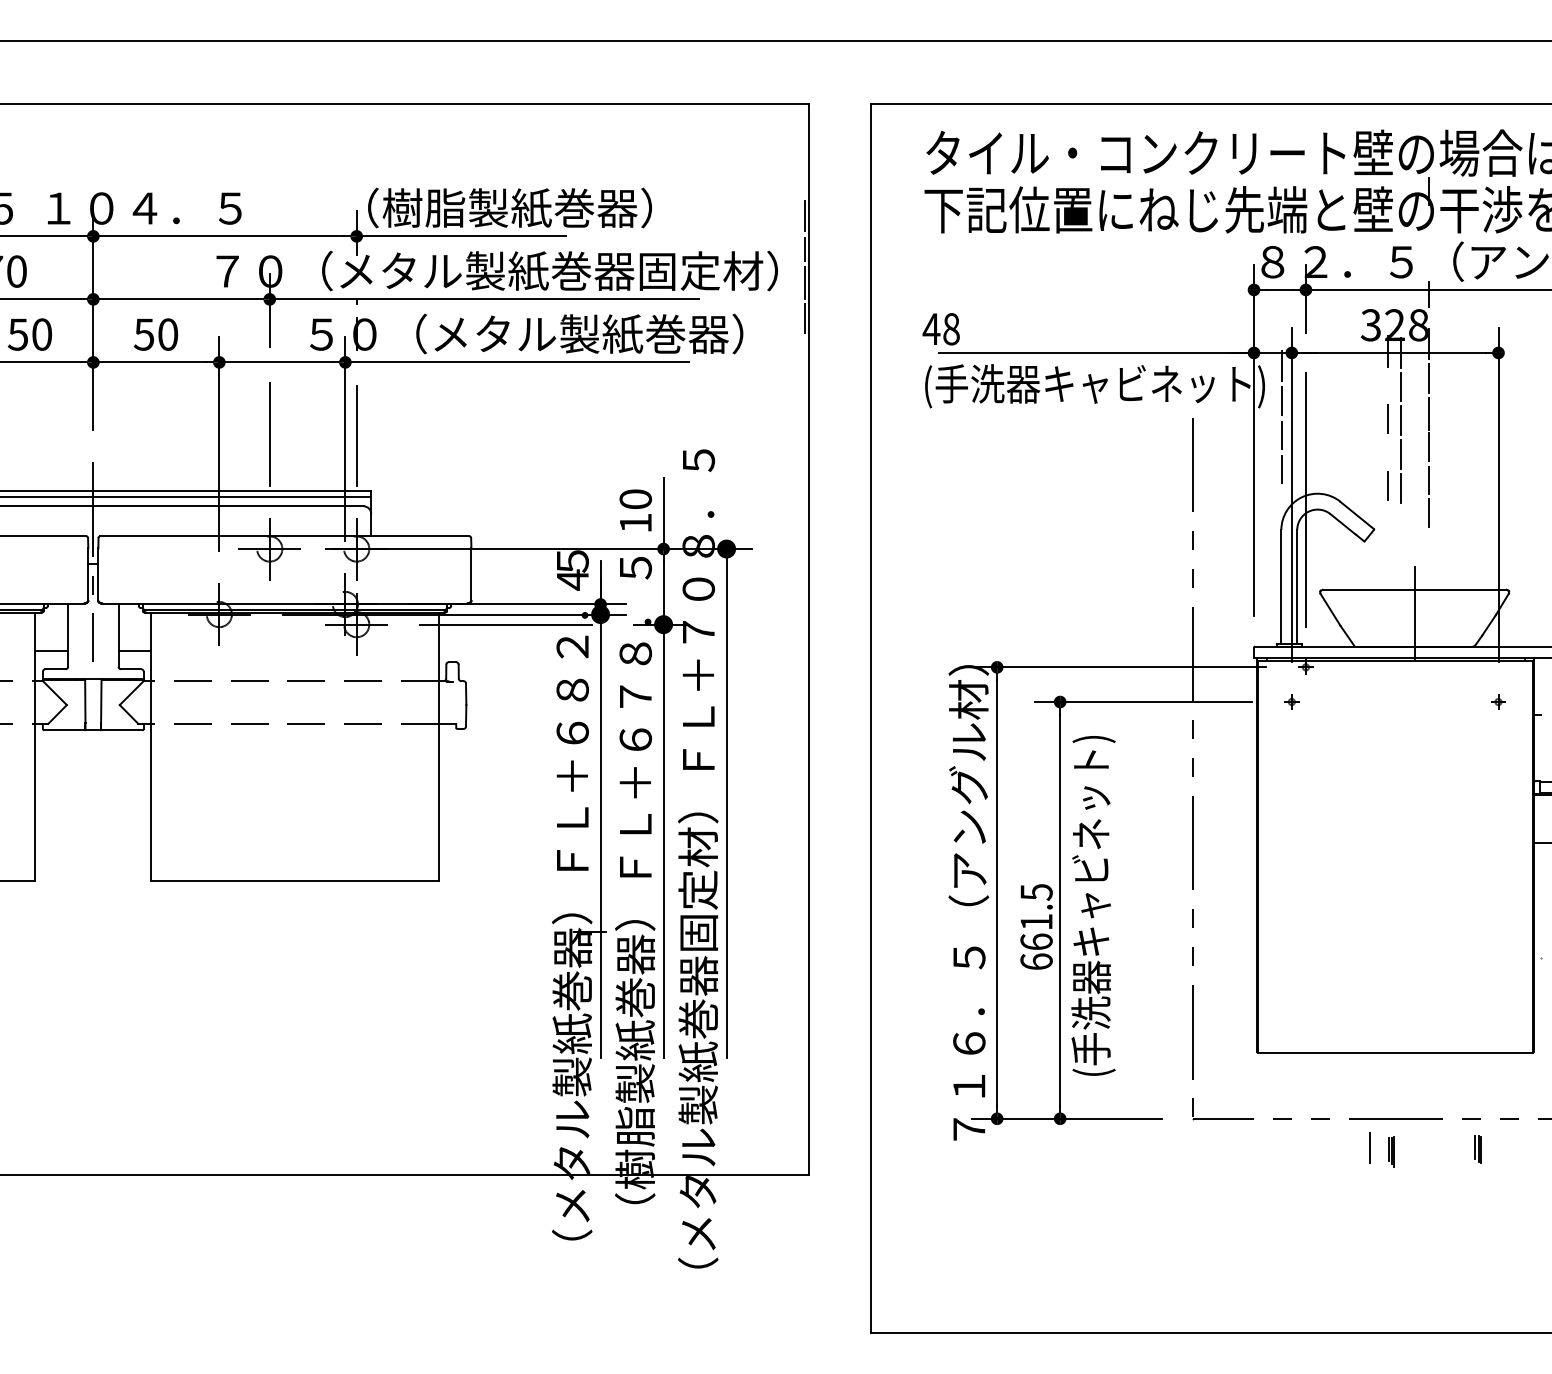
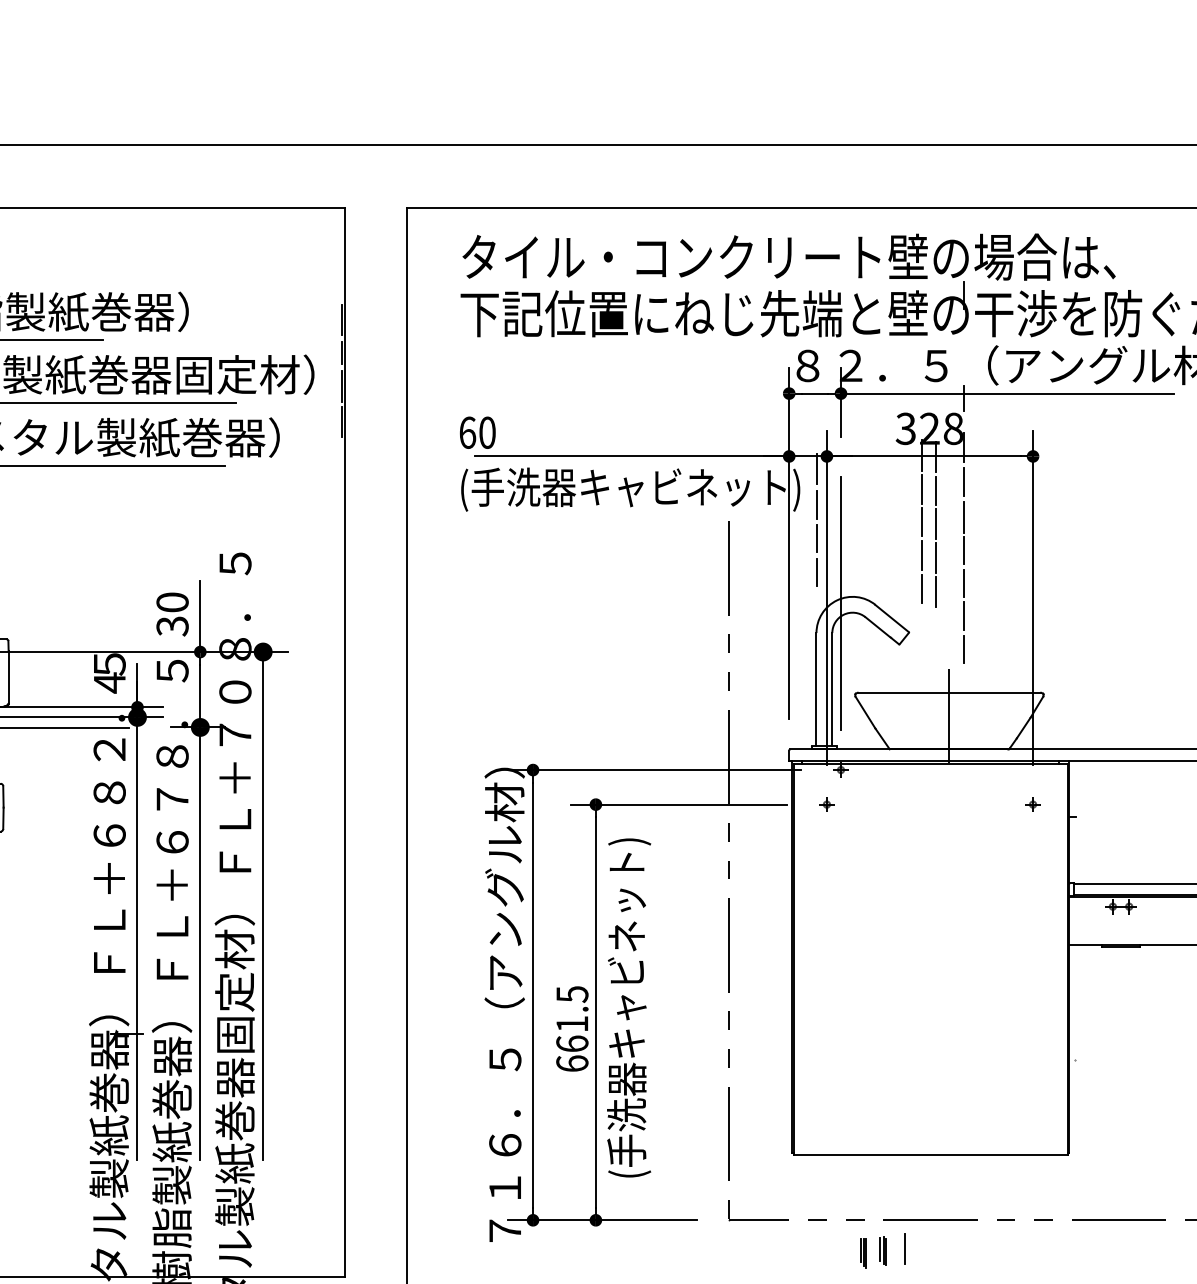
text: (940, 329) -> (476, 433), 48 -> 60
line: (1387, 385) -> (922, 488), added
line: (1387, 452) -> (922, 555), added
text: (635, 523) -> (172, 626), 10 -> 30
line: (1429, 546) -> (964, 649), added
part: (1477, 1149) -> (882, 1250), moved
part: (1391, 1151) -> (863, 1252), moved

